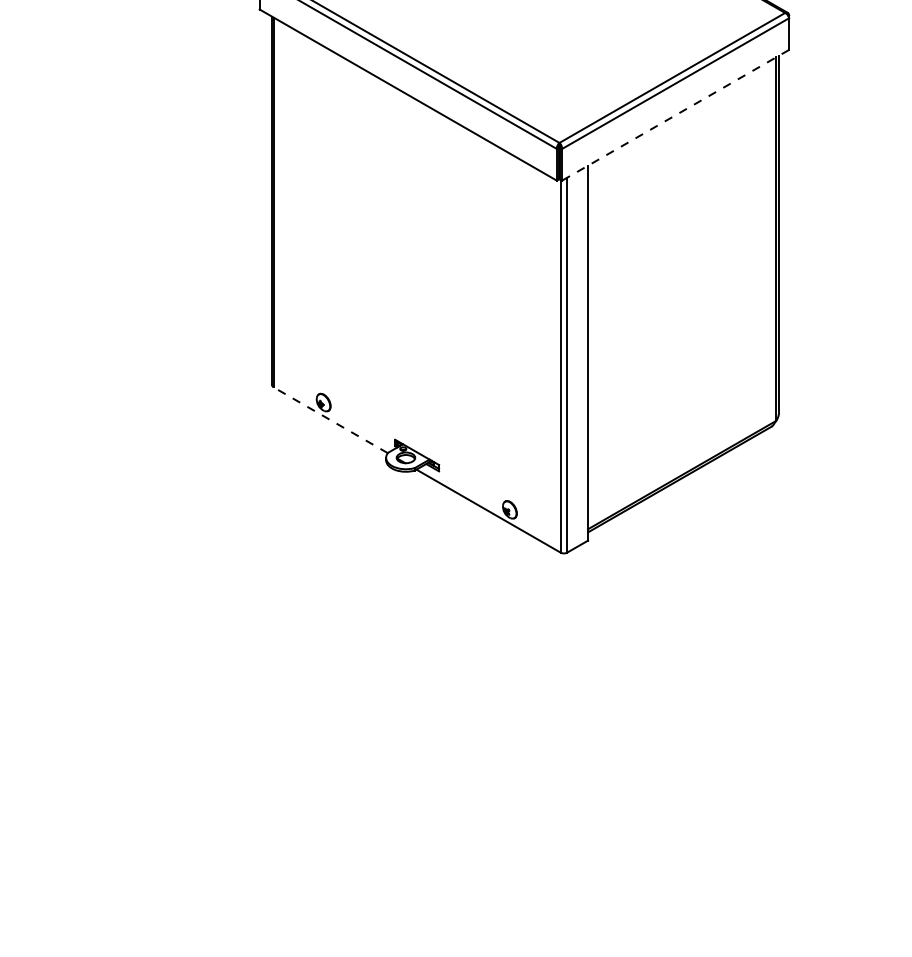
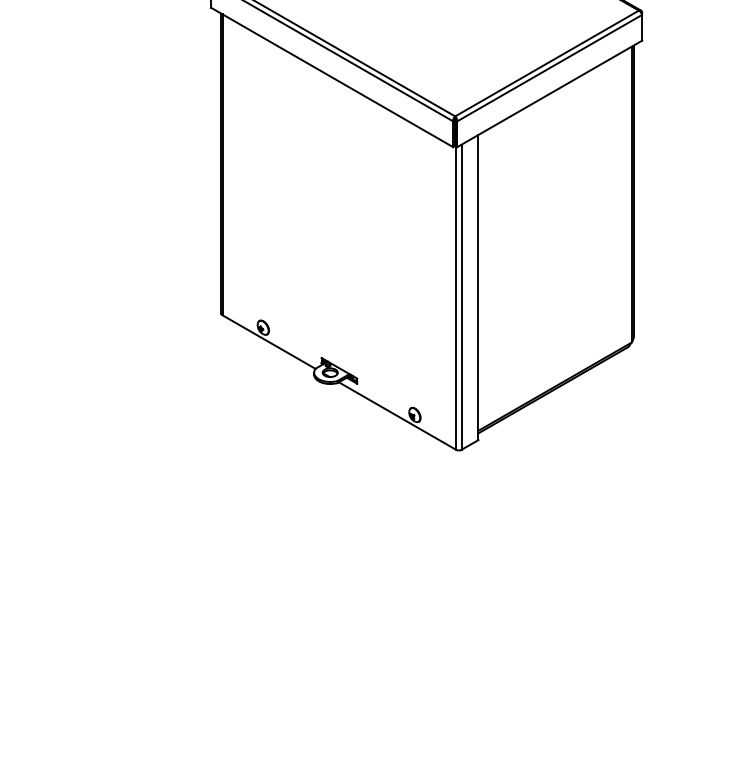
line: (675, 114) -> (549, 93), dashed -> solid
line: (331, 420) -> (269, 342), dashed -> solid

